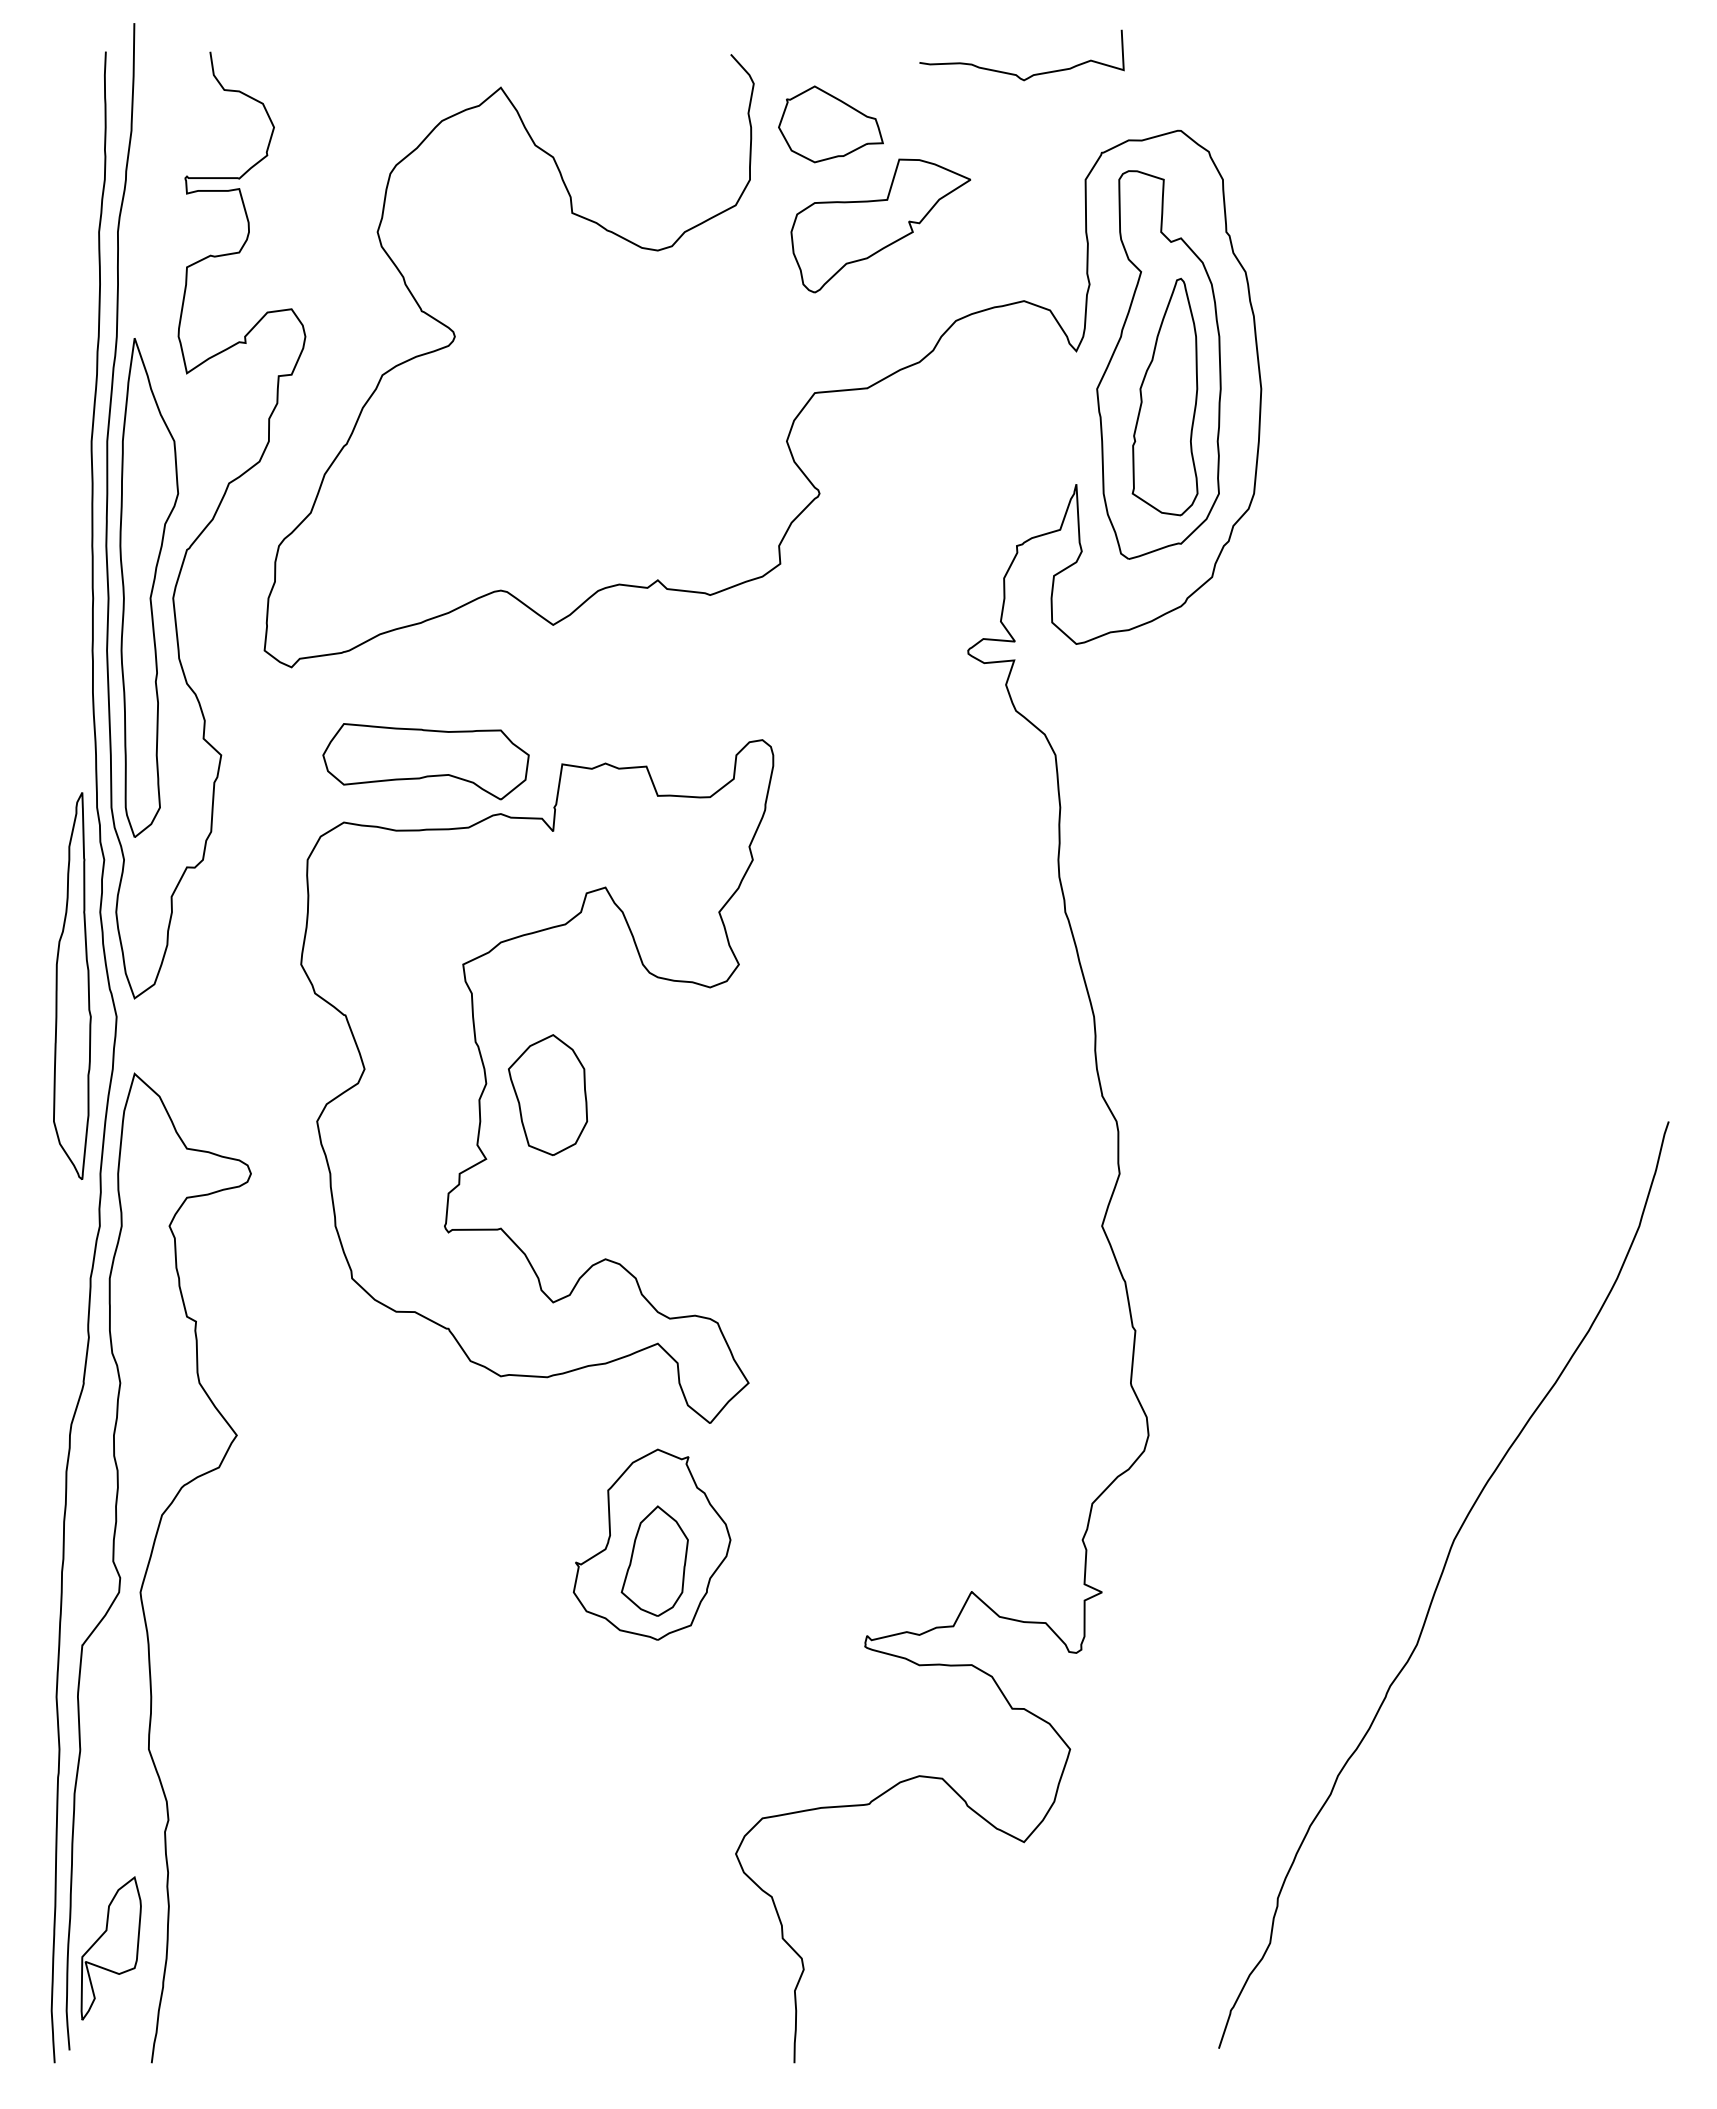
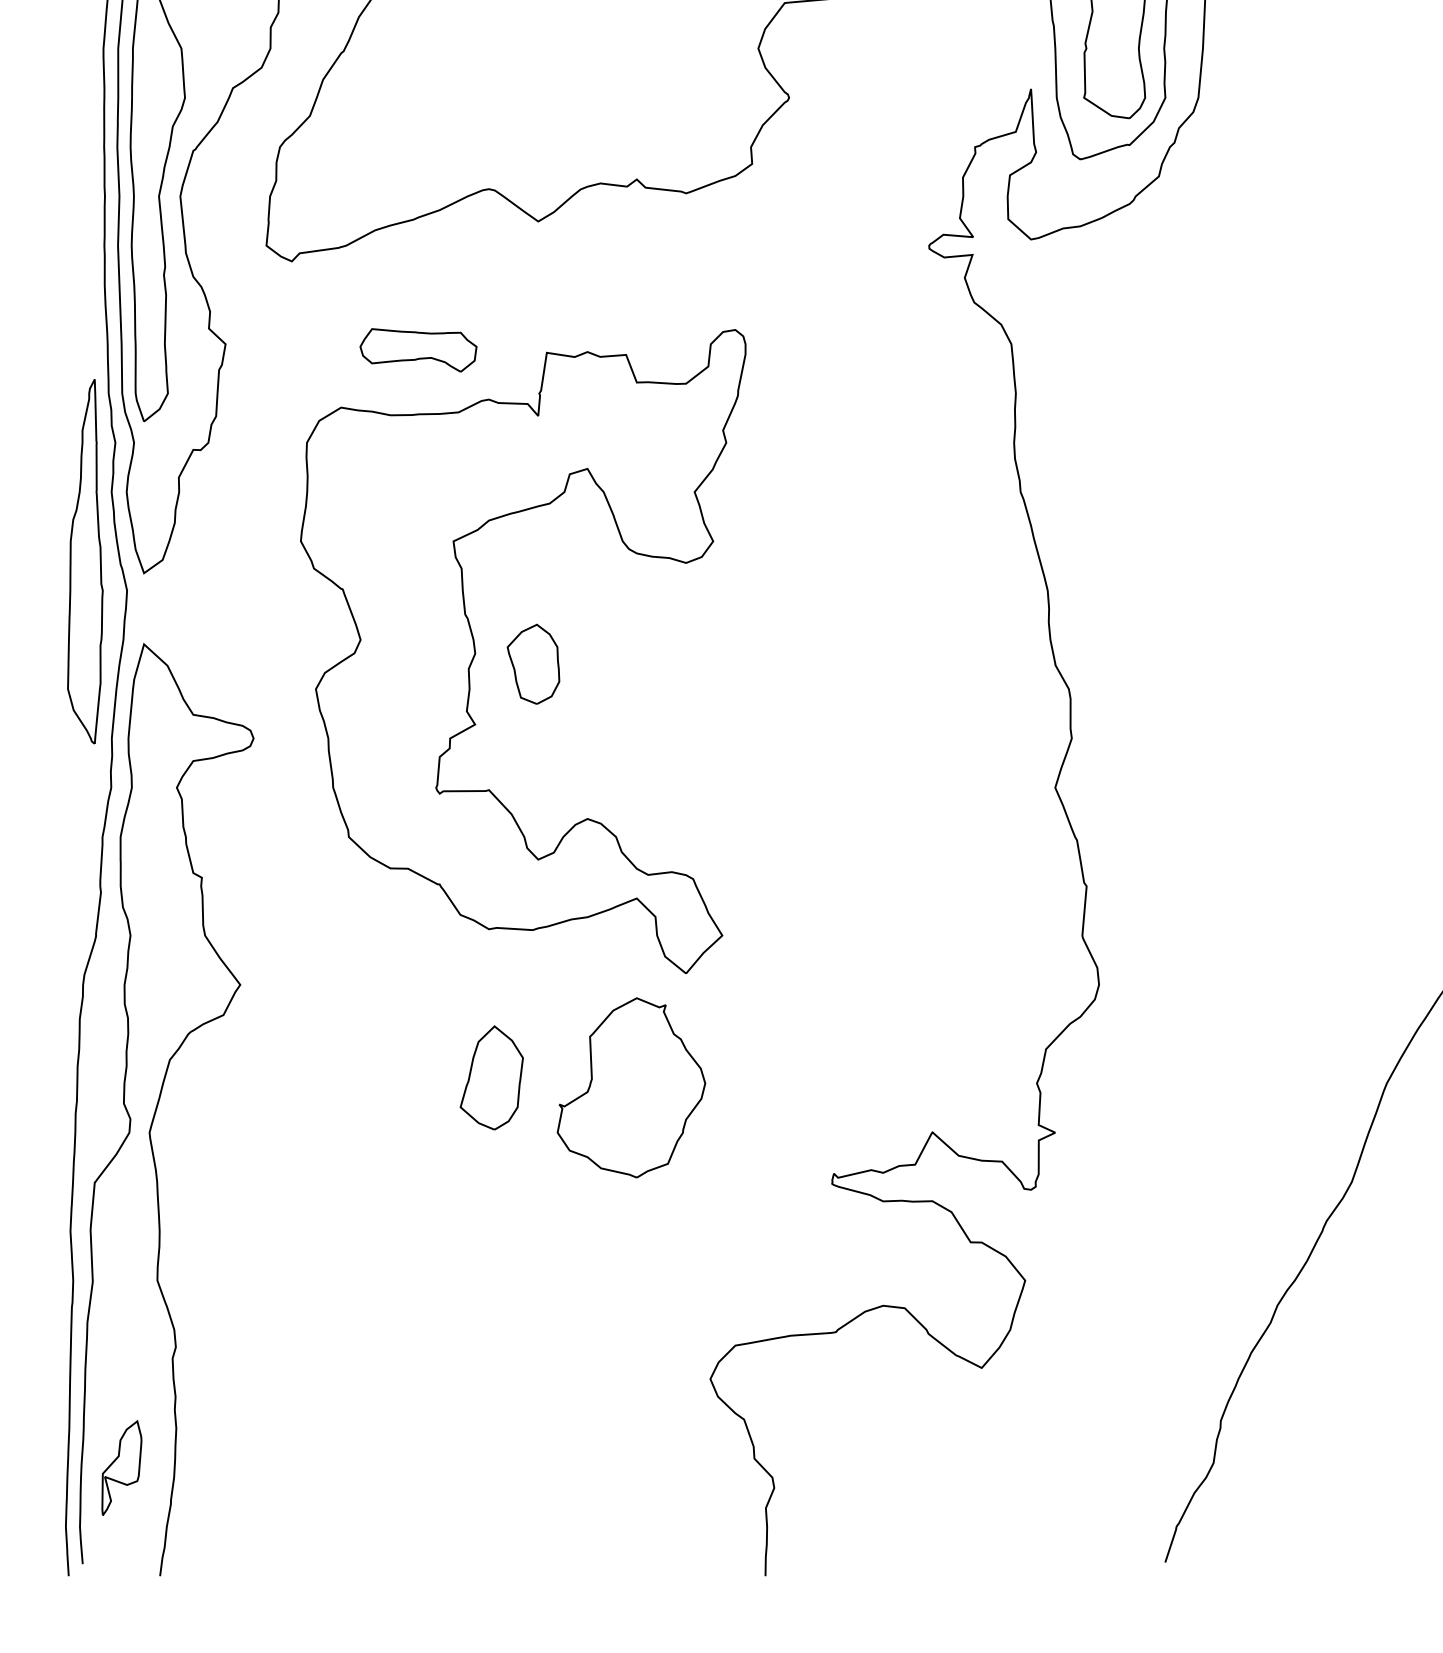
part: (425, 761) -> (417, 350), size x0.6
part: (548, 1094) -> (533, 663), size x0.7
part: (654, 1560) -> (491, 1077), moved
part: (110, 1948) -> (121, 1468), size x0.7

